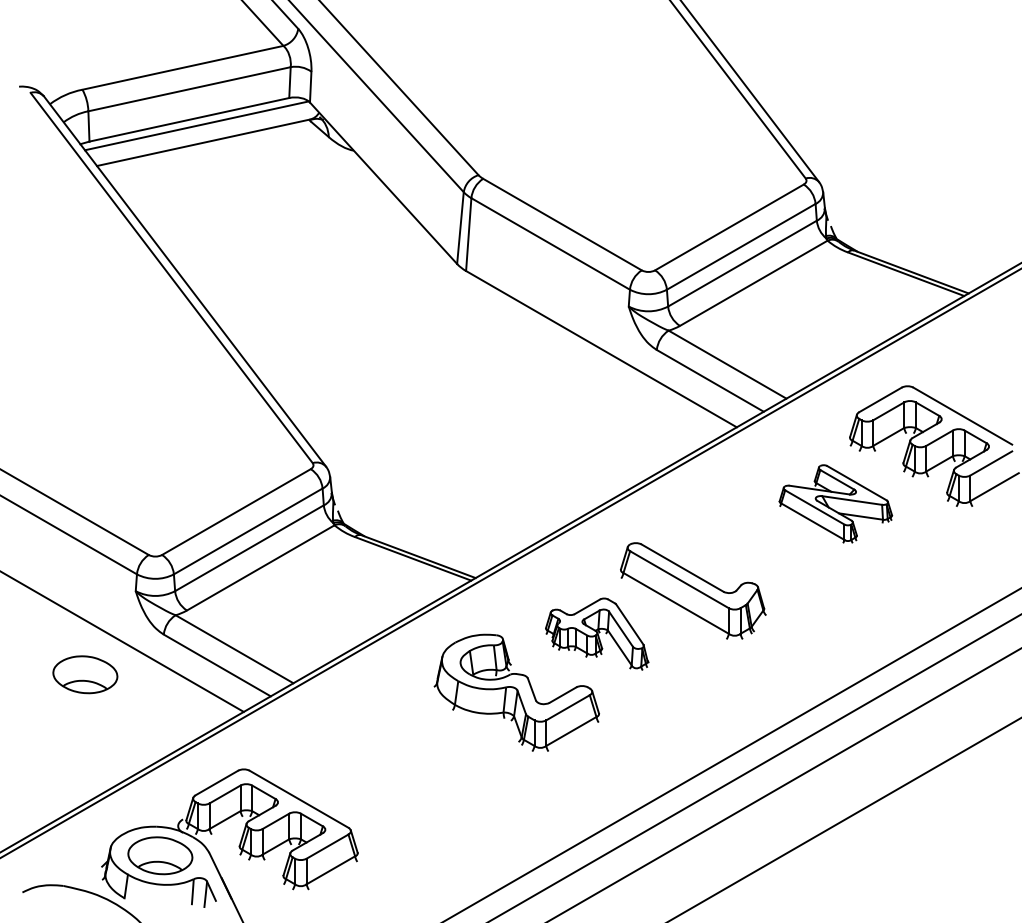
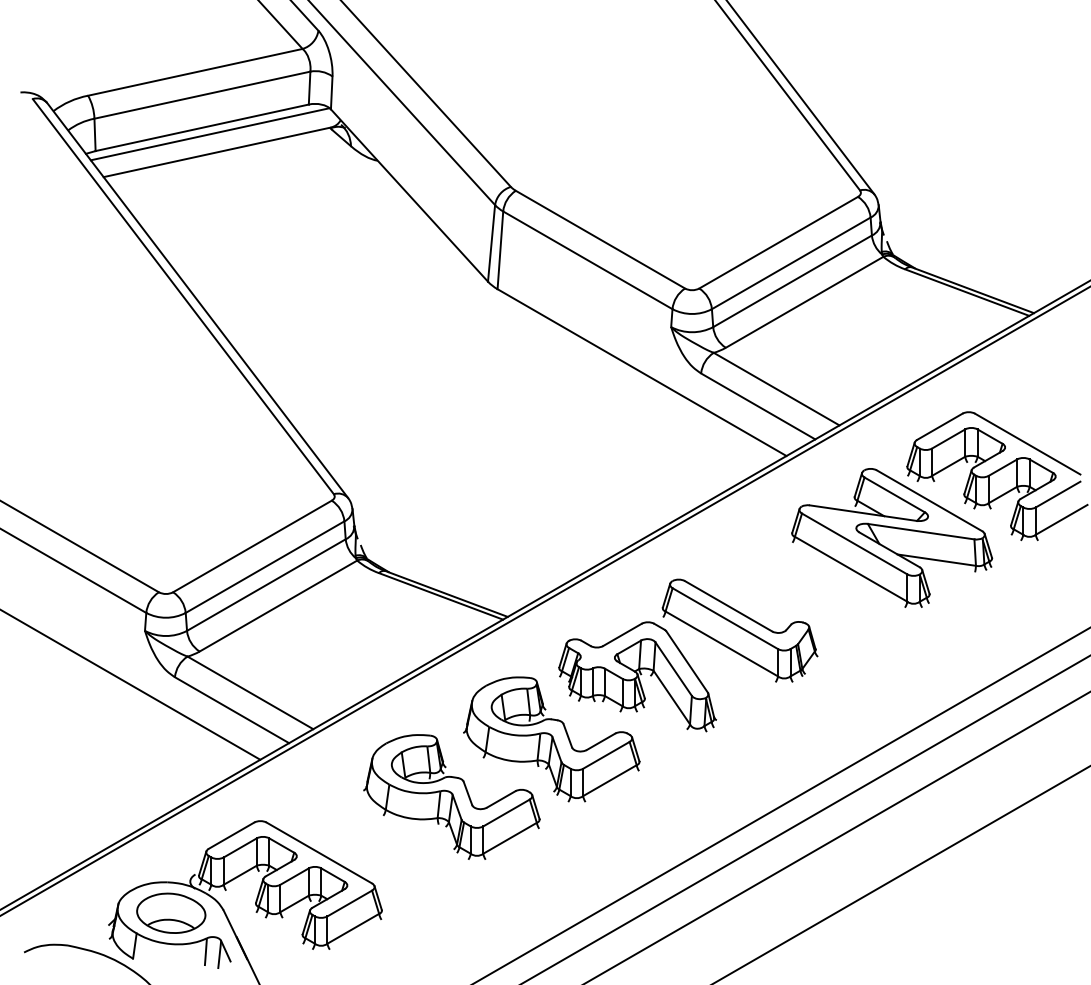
part: (835, 503) -> (891, 537), size x1.67
part: (597, 634) -> (637, 677), size x1.43
part: (85, 674) -> (91, 719), removed
part: (423, 746) -> (452, 796), added

